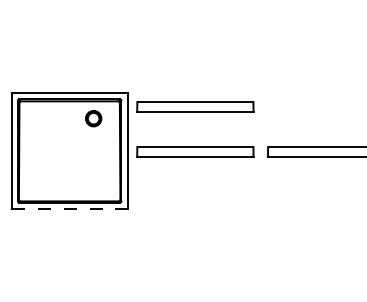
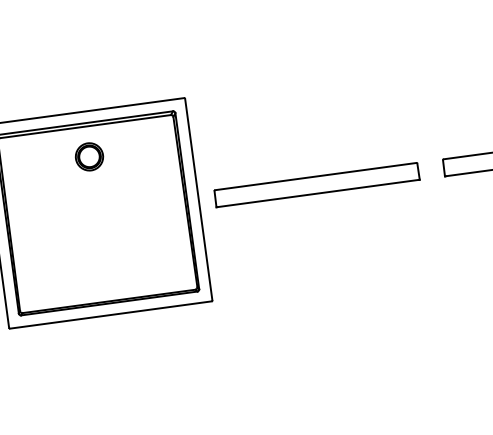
part: (195, 106) -> (306, 105), removed
part: (93, 118) -> (89, 156), moved
line: (69, 209) -> (110, 315), dashed -> solid

